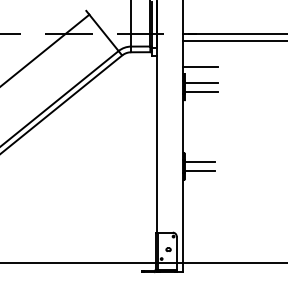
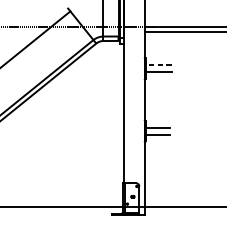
line: (200, 67) -> (158, 53), removed
line: (201, 82) -> (158, 64), solid -> dashed

